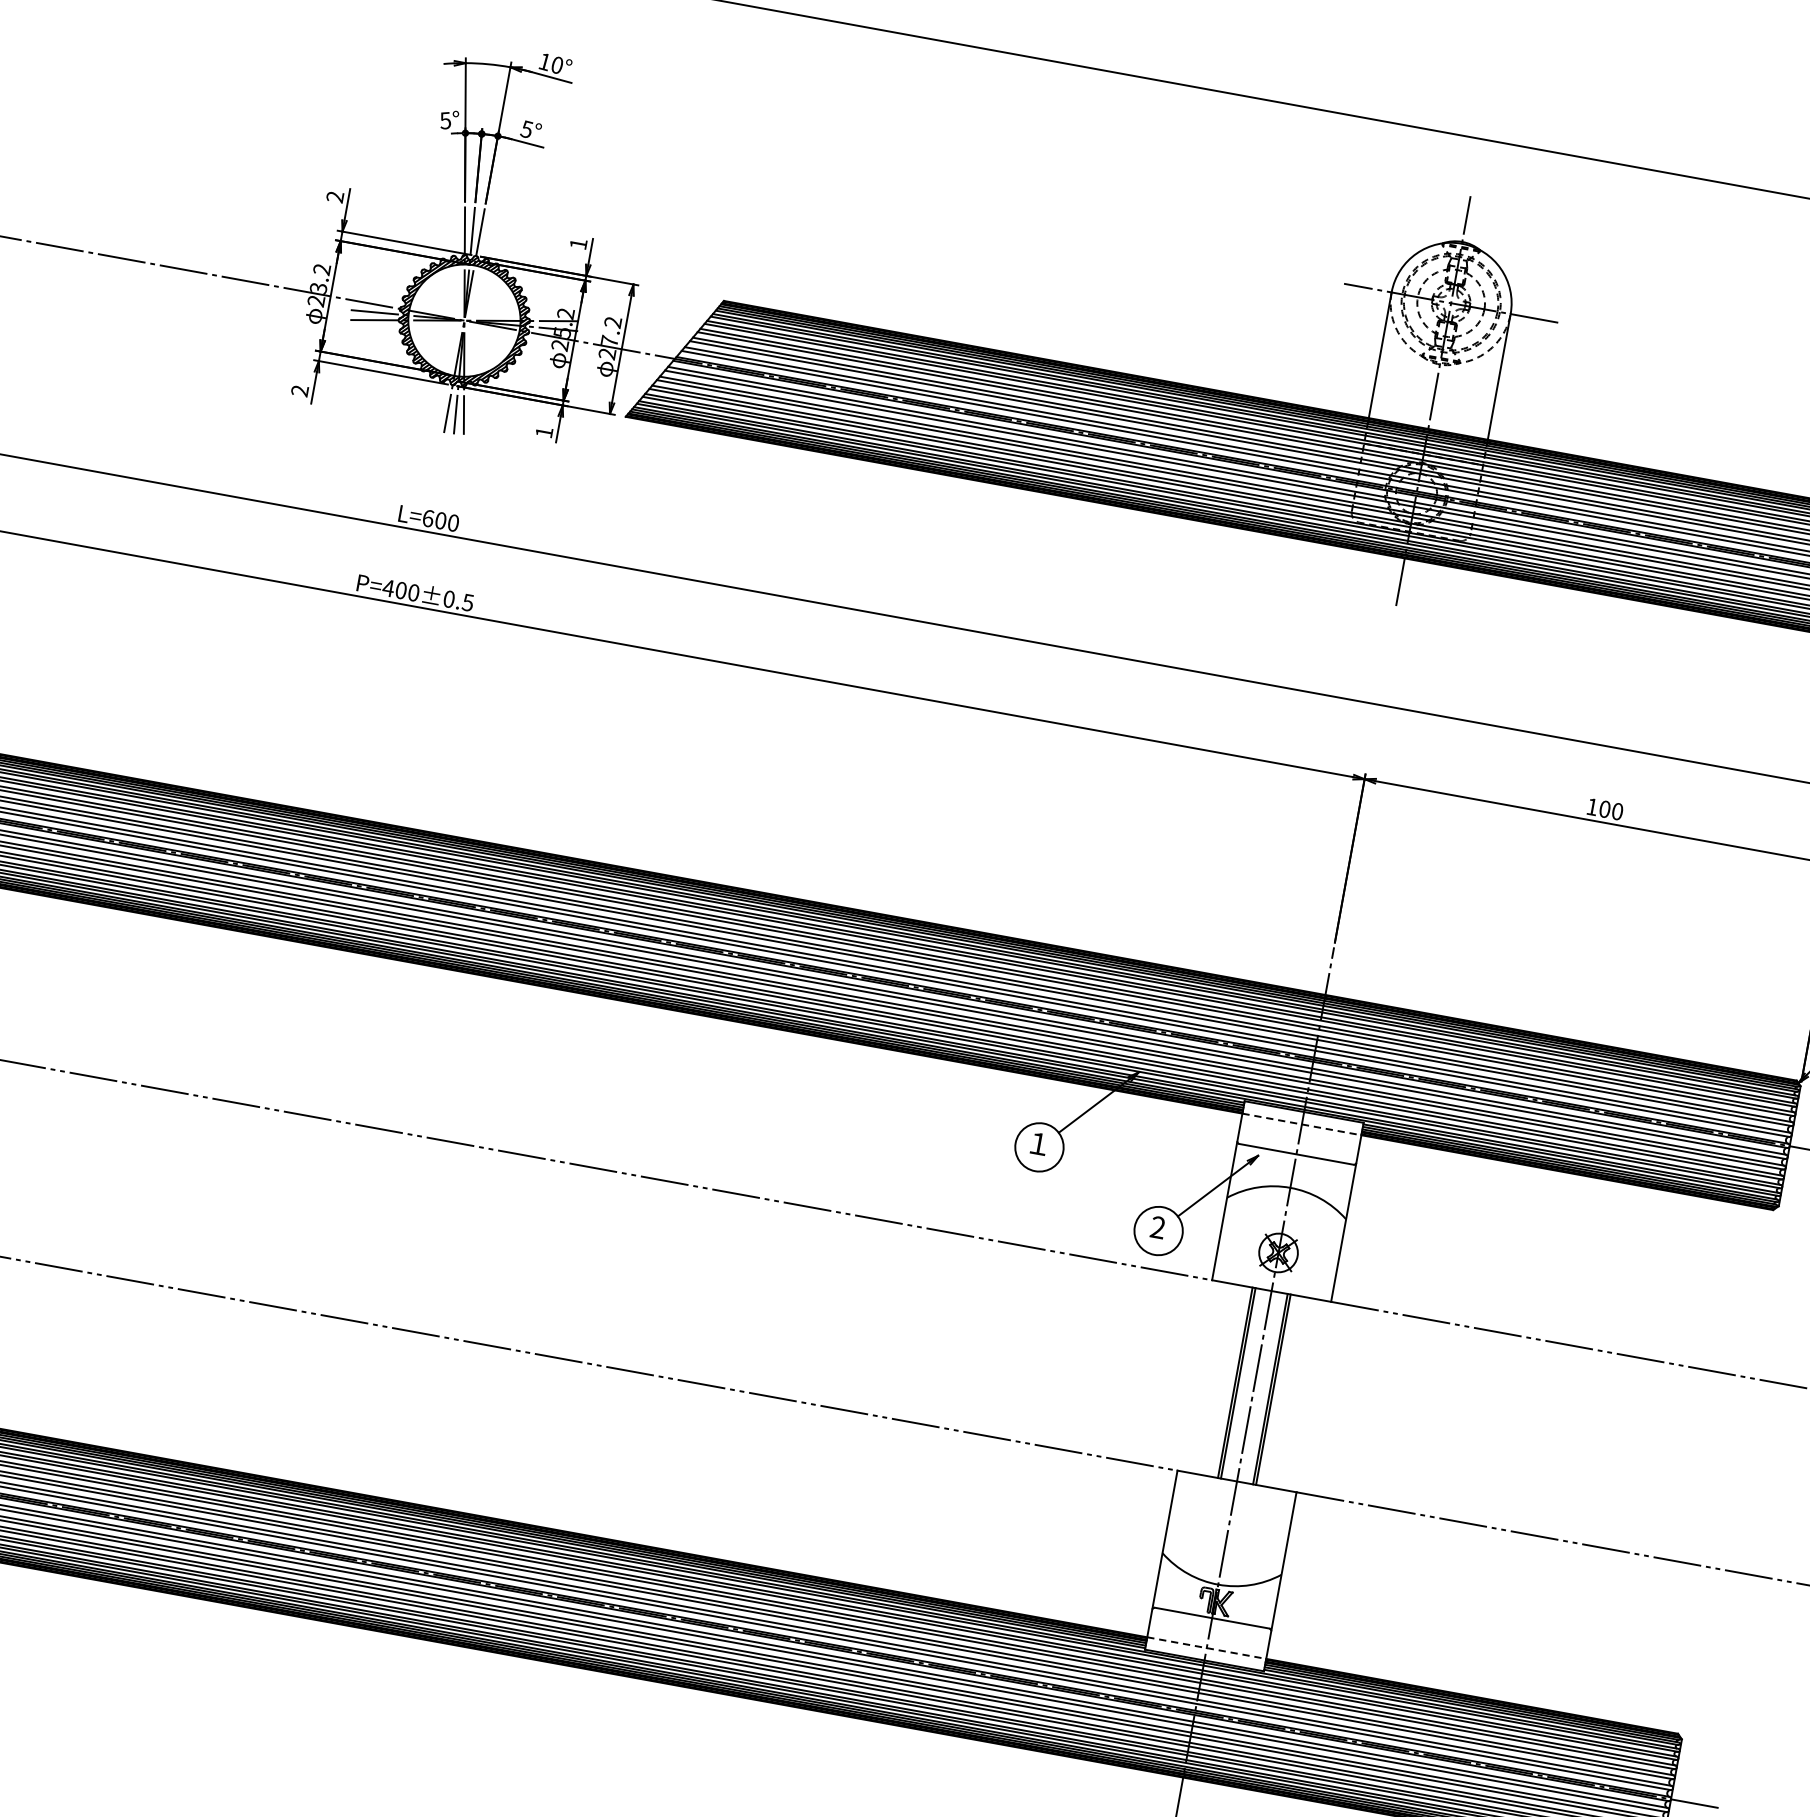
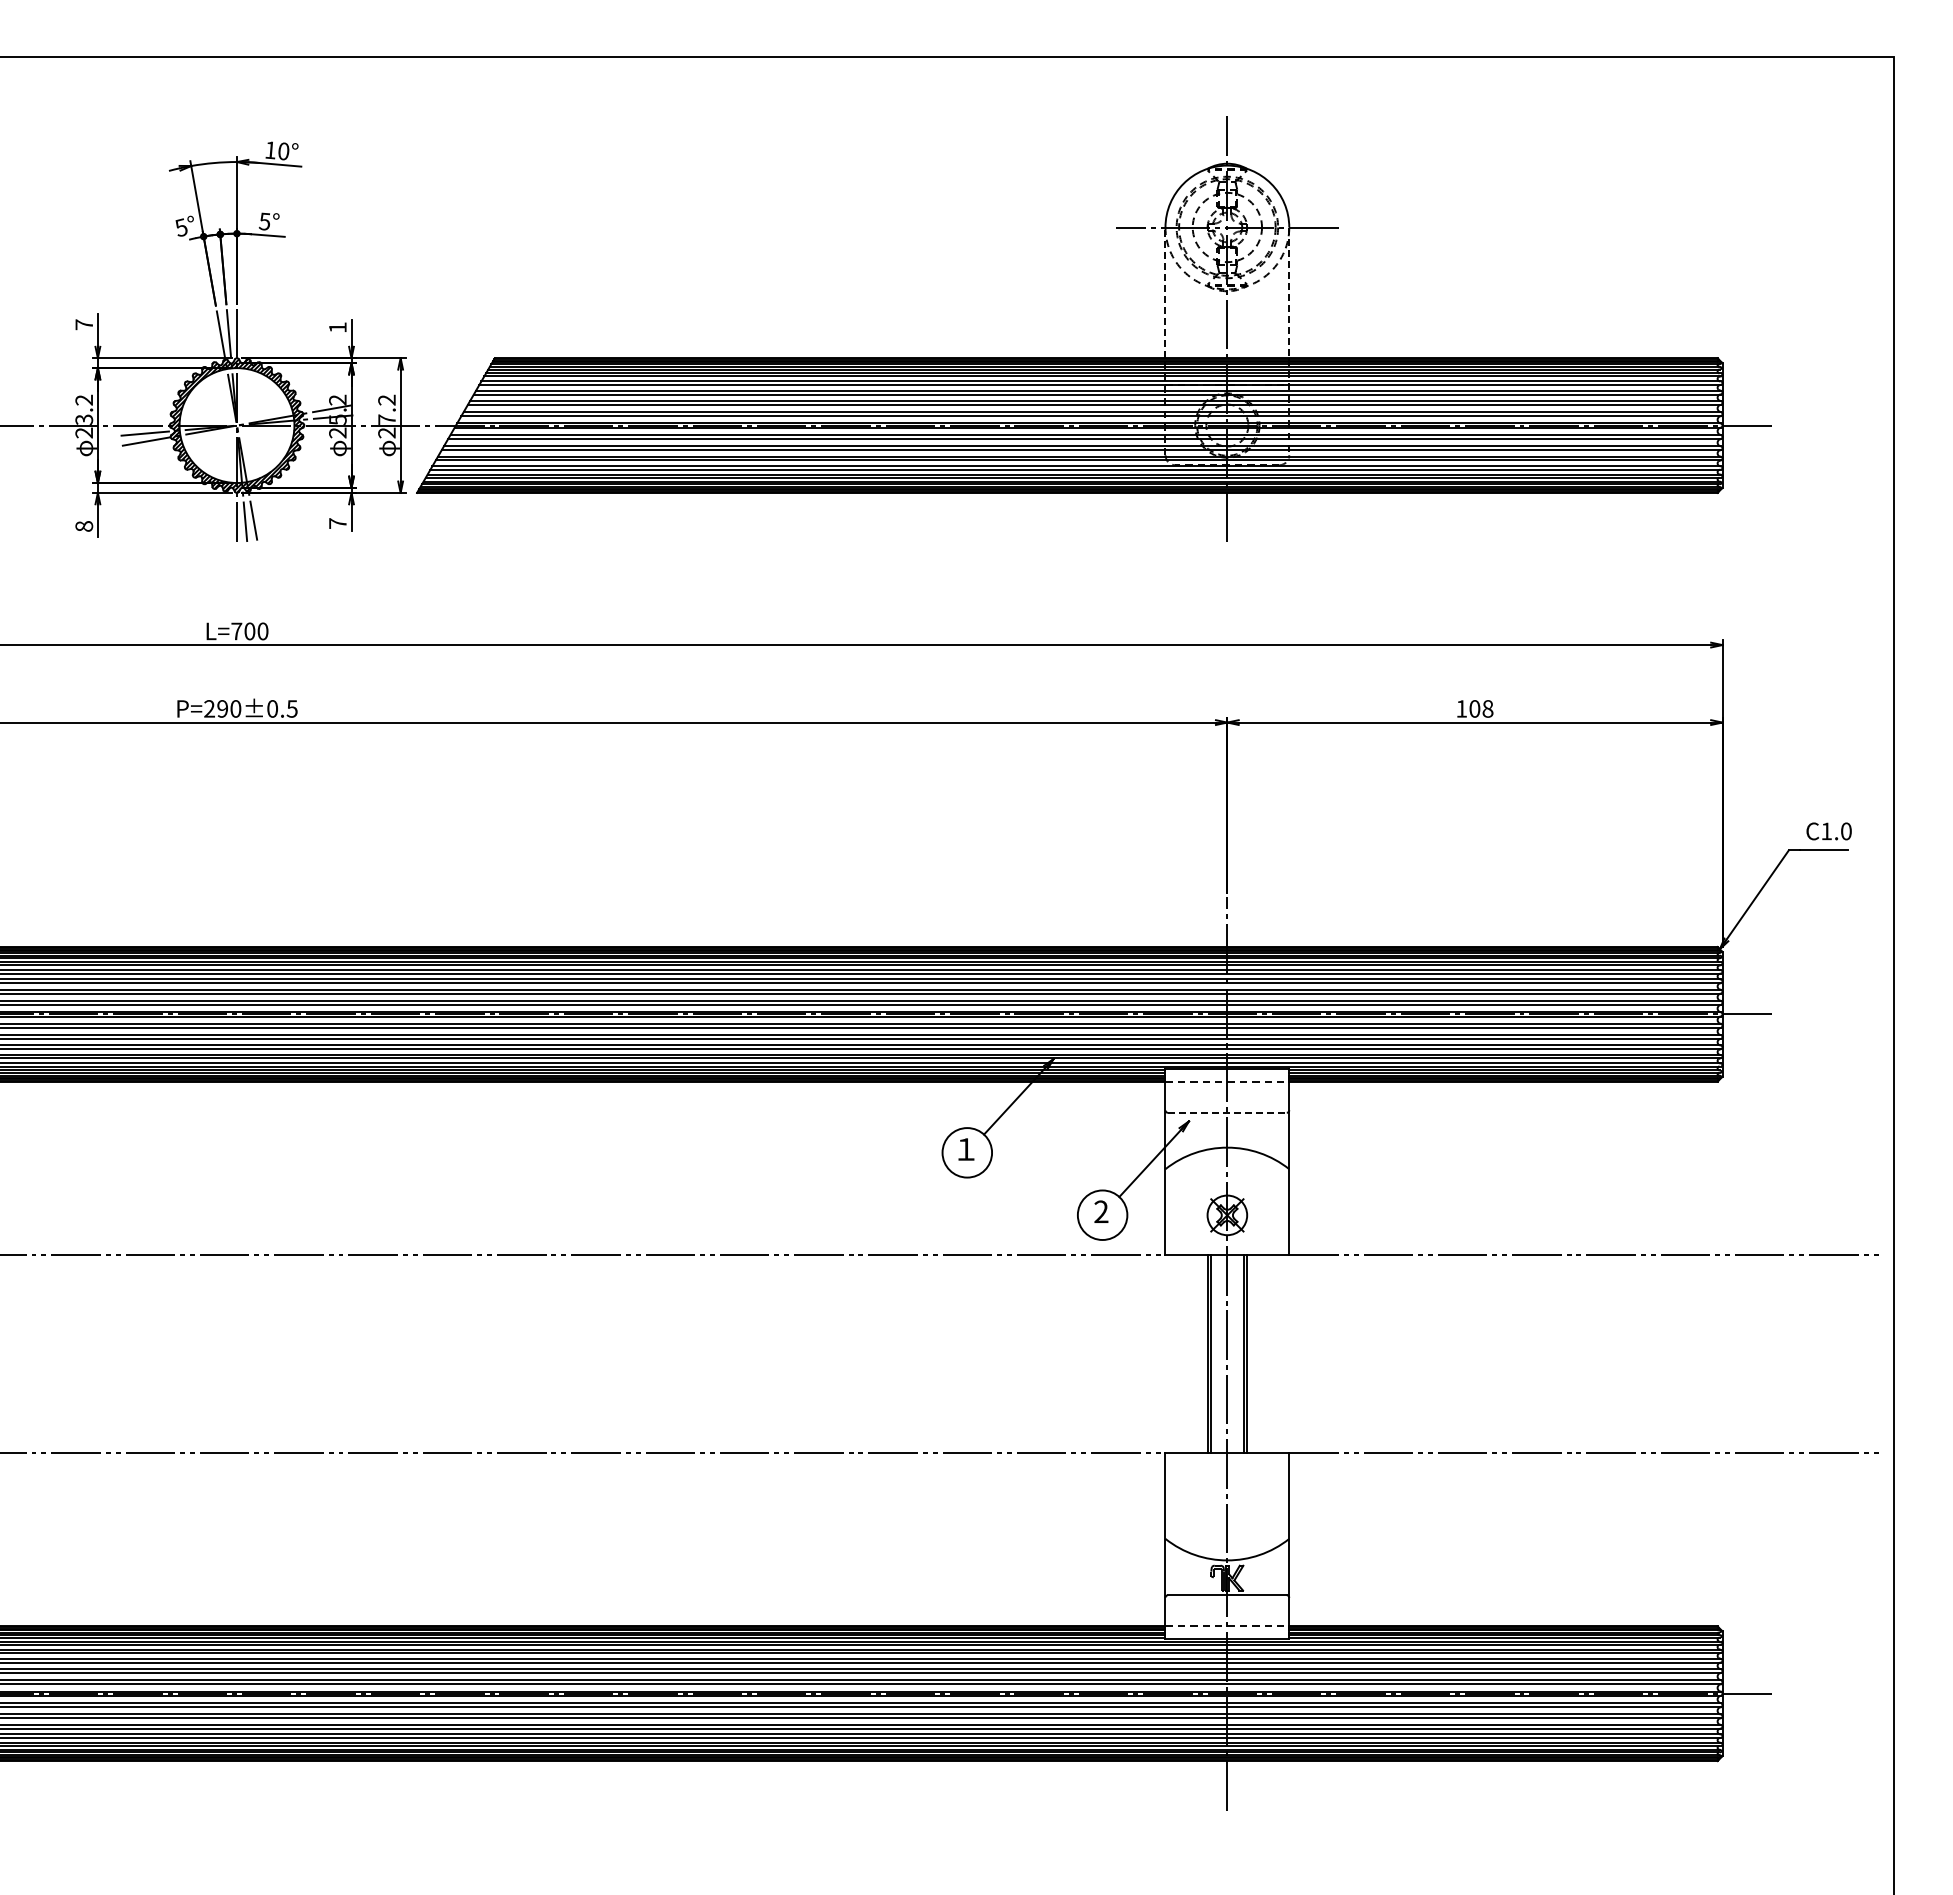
text: (334, 196) -> (83, 324), 2 -> 7
line: (1380, 354) -> (1165, 292), solid -> dashed
line: (1499, 377) -> (1289, 293), solid -> dashed
text: (300, 391) -> (84, 526), 2 -> 8
text: (543, 432) -> (337, 523), 1 -> 7
text: (427, 518) -> (236, 631), L=600 -> L=700
text: (394, 588) -> (215, 708), P=400±0.5 -> P=290±0.5
text: (1617, 811) -> (1487, 708), 100 -> 108
line: (1296, 1154) -> (1227, 1112), solid -> dashed

